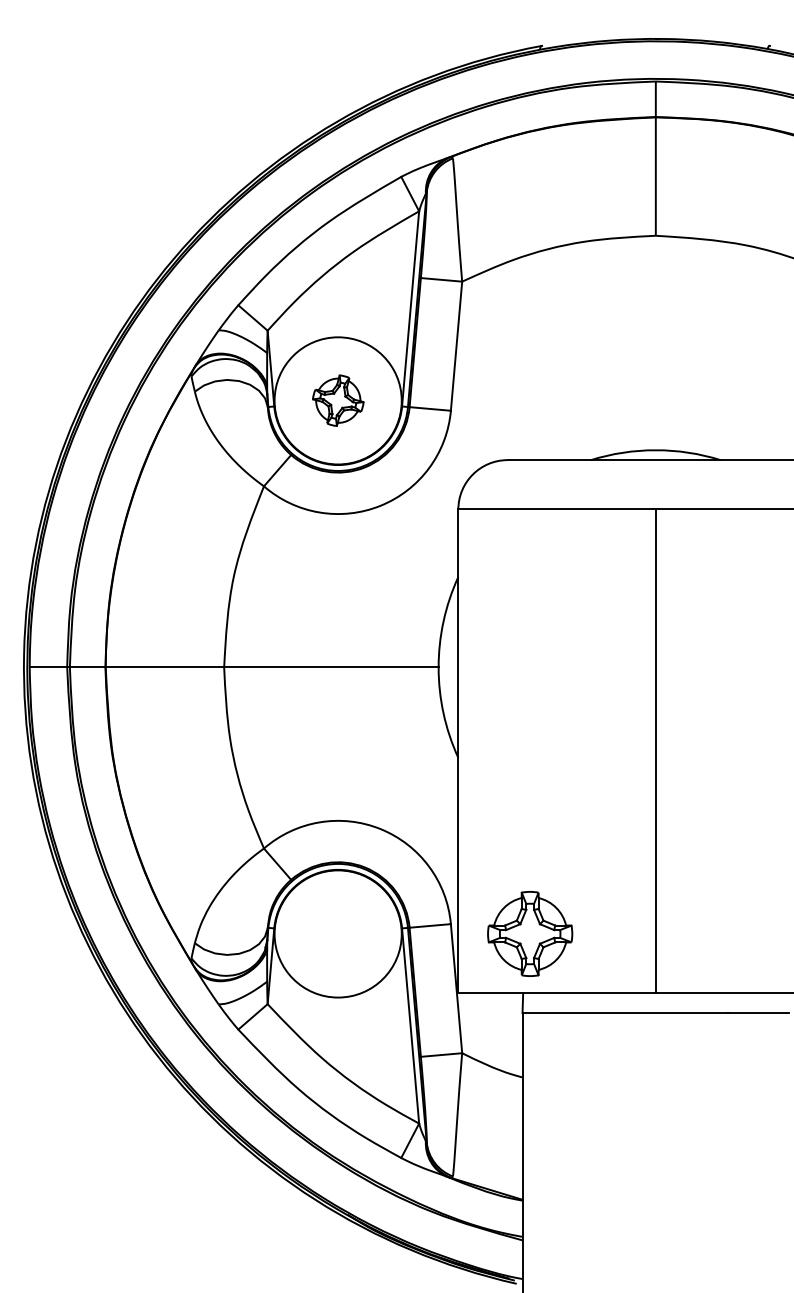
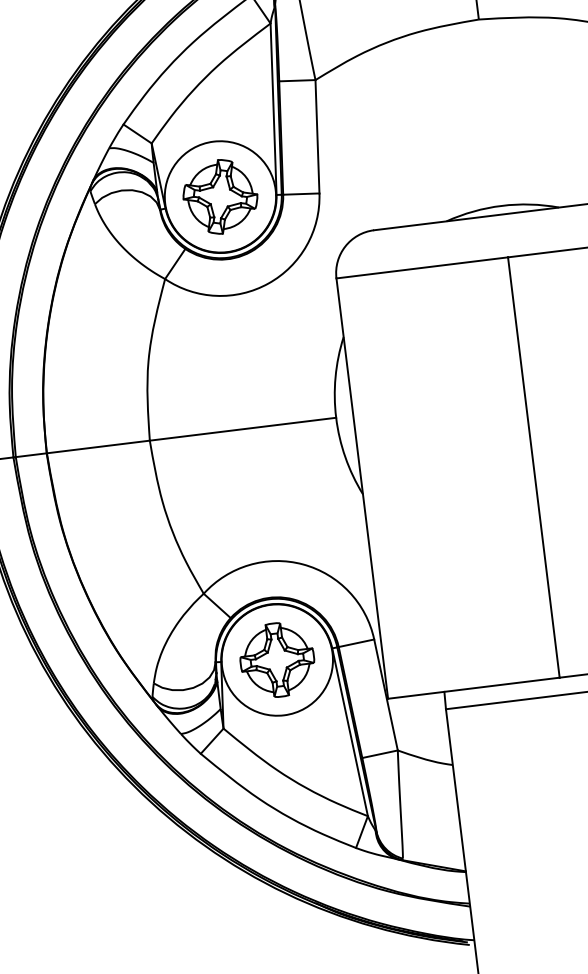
part: (338, 400) -> (220, 196), size x1.67
part: (530, 933) -> (277, 659), moved

